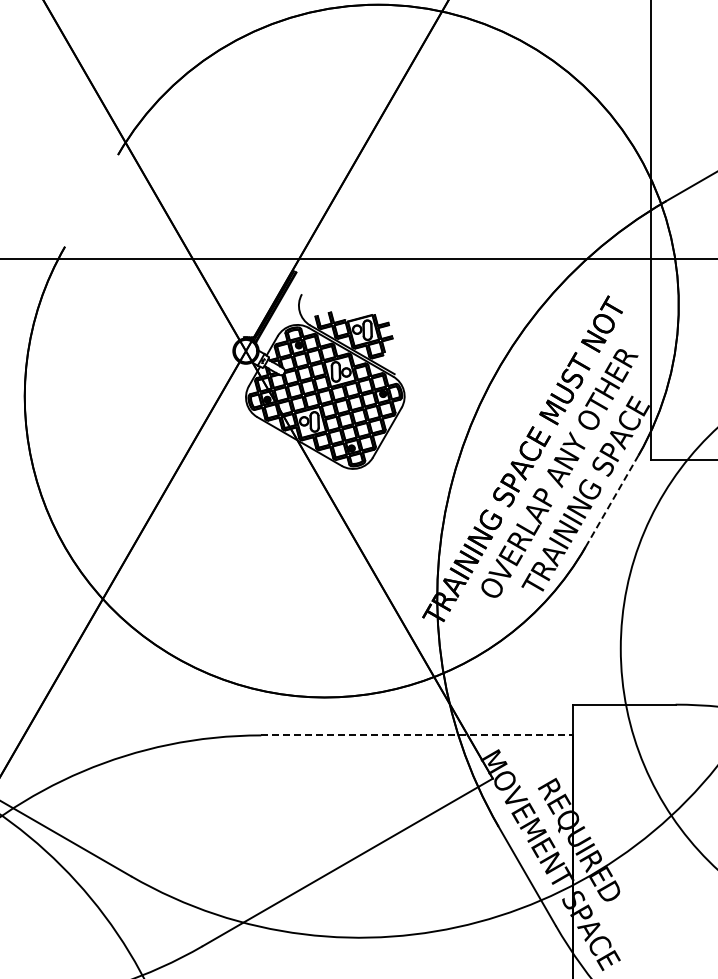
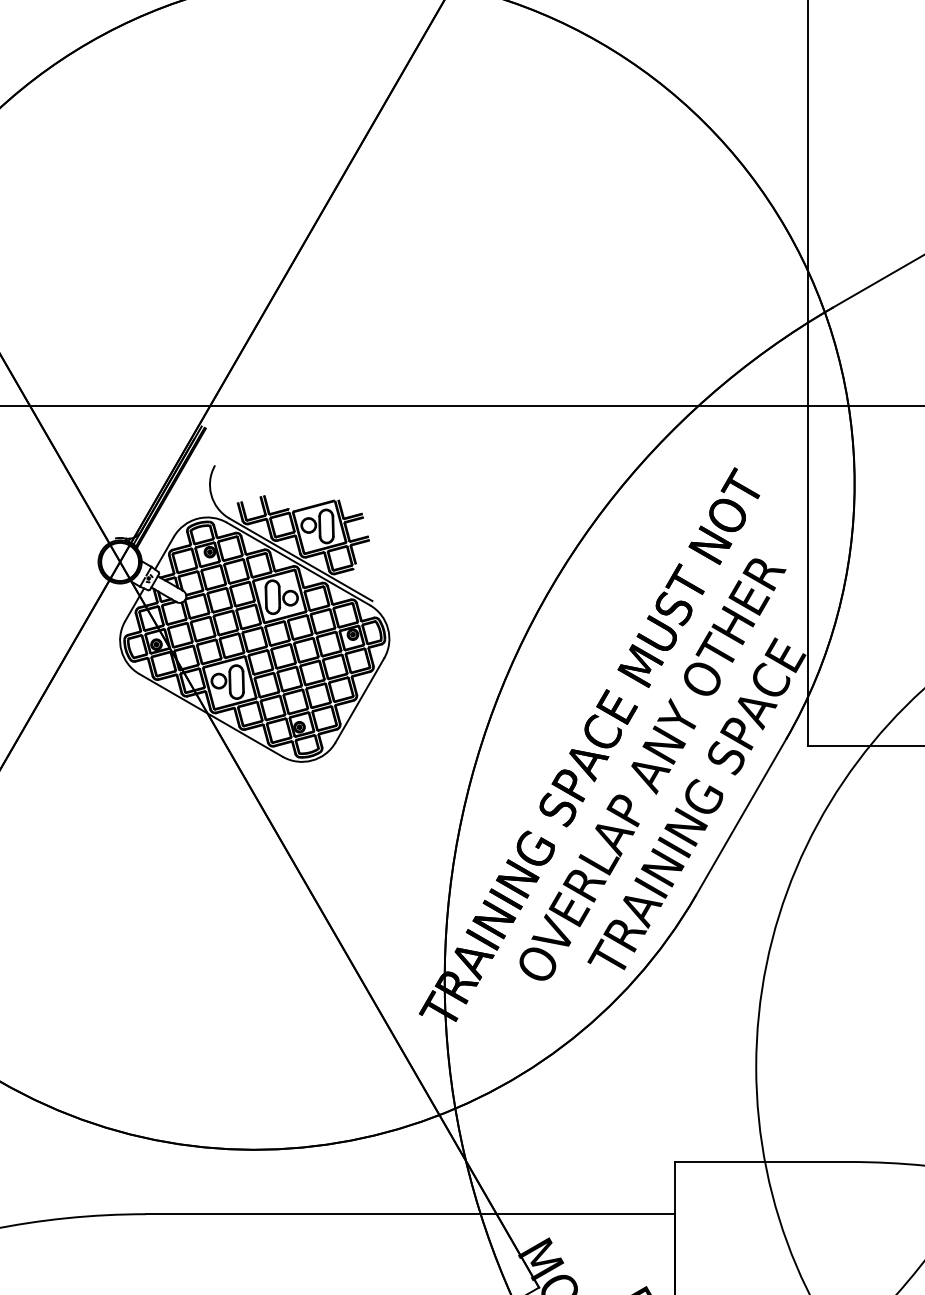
line: (612, 501) -> (742, 817), dashed -> solid
line: (417, 735) -> (411, 1214), dashed -> solid

